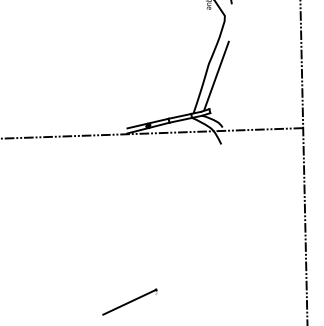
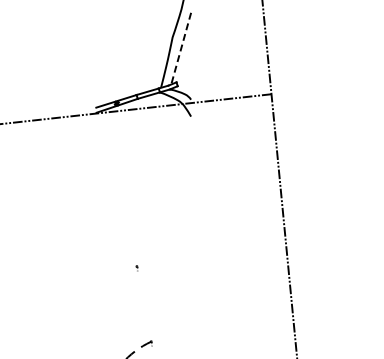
line: (216, 76) -> (181, 49), solid -> dashed
line: (129, 301) -> (111, 280), removed

